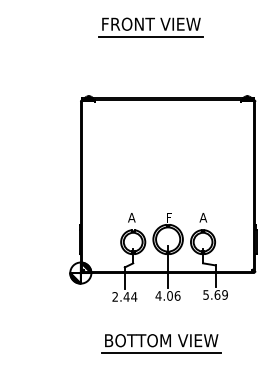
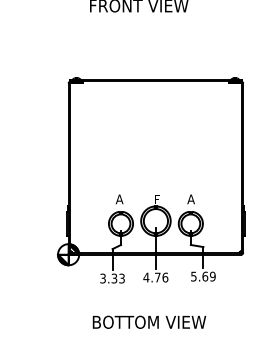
line: (151, 37) -> (139, 19), removed
text: (169, 295) -> (157, 277), 4.06 -> 4.76
text: (124, 296) -> (112, 278), 2.44 -> 3.33
line: (161, 353) -> (149, 335), removed

